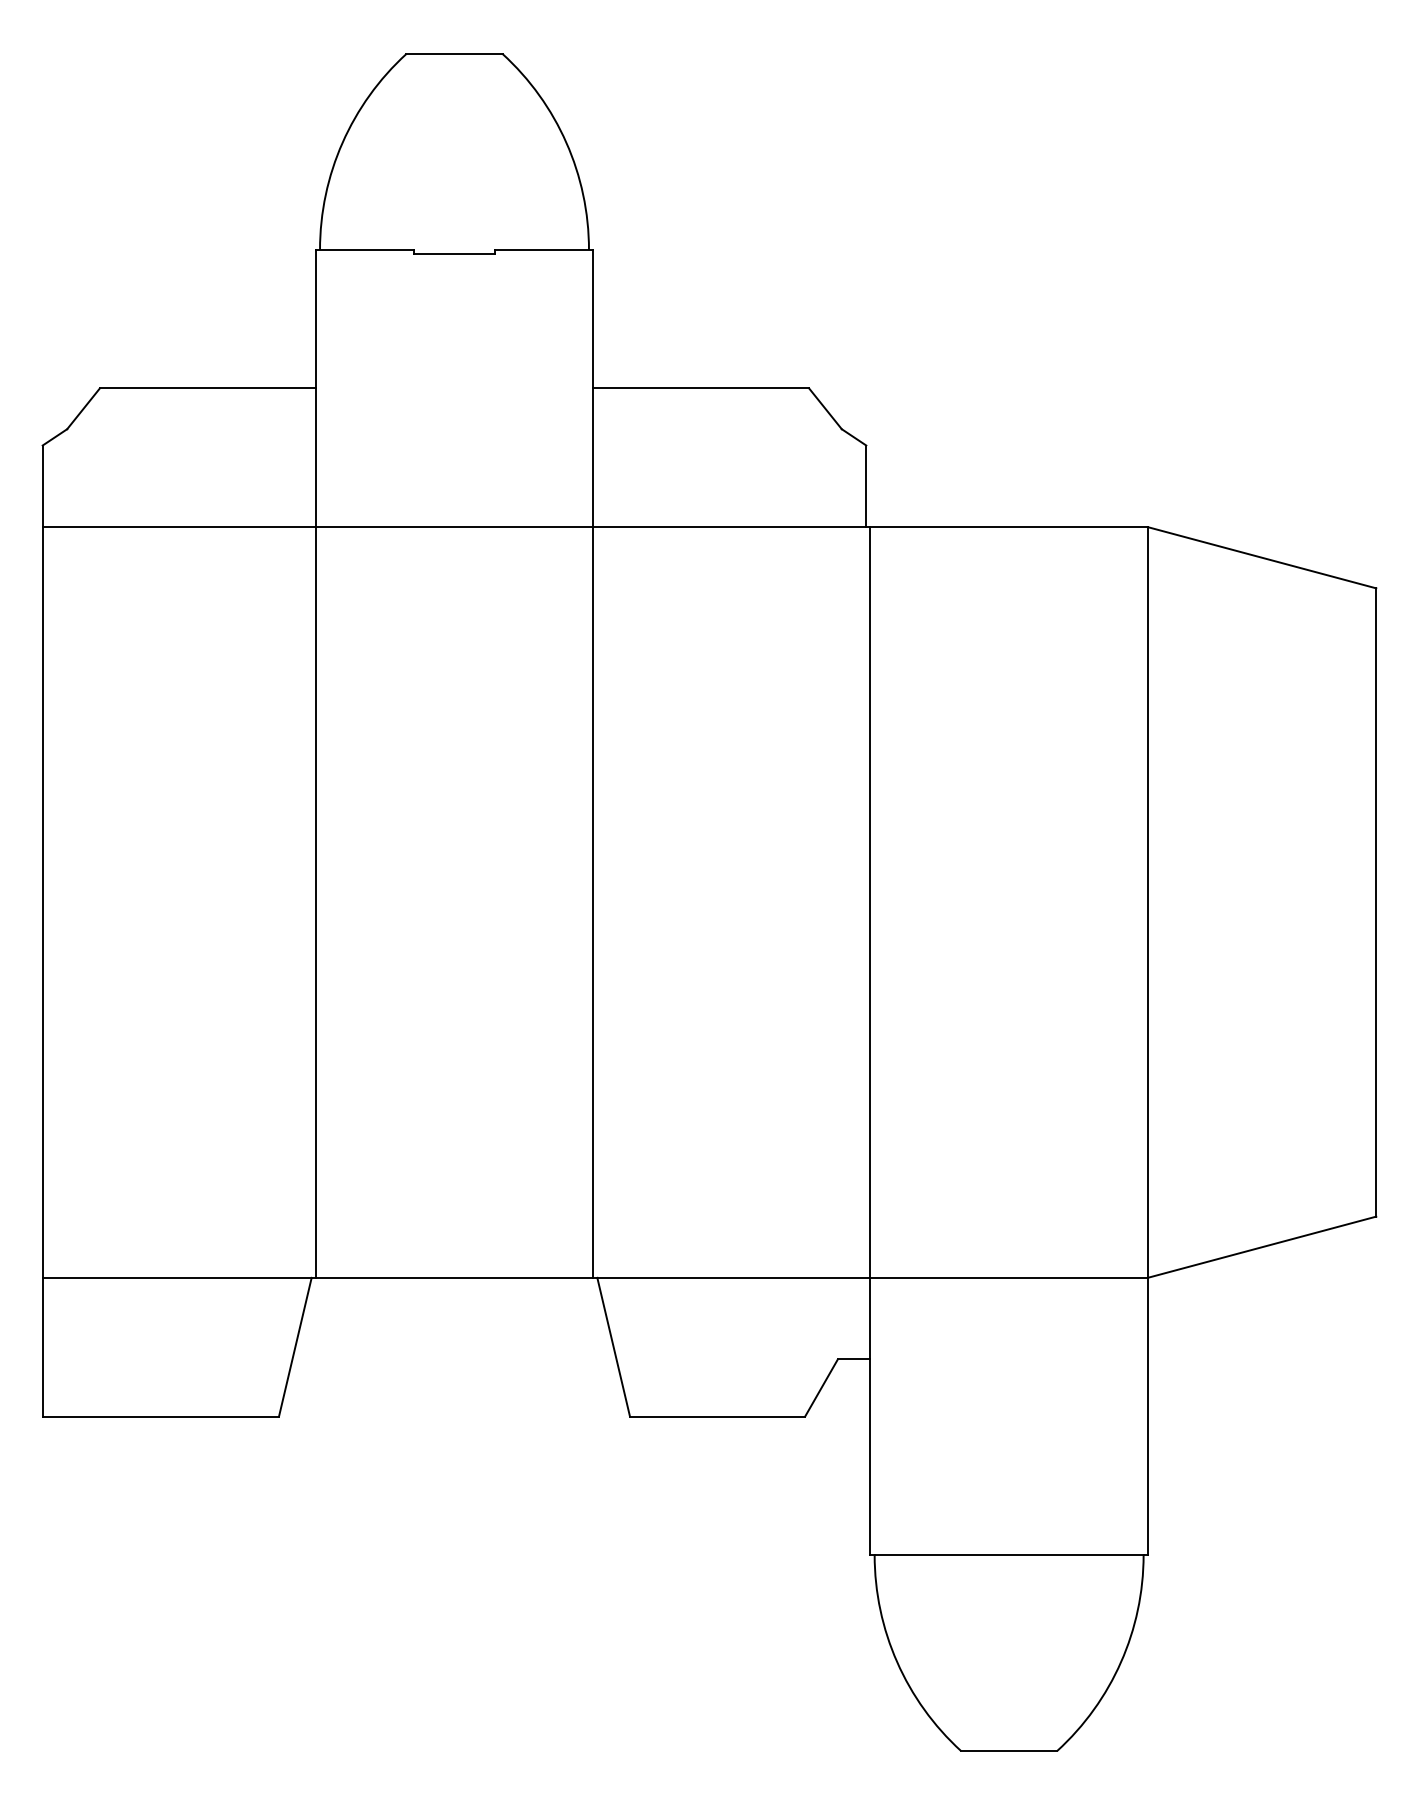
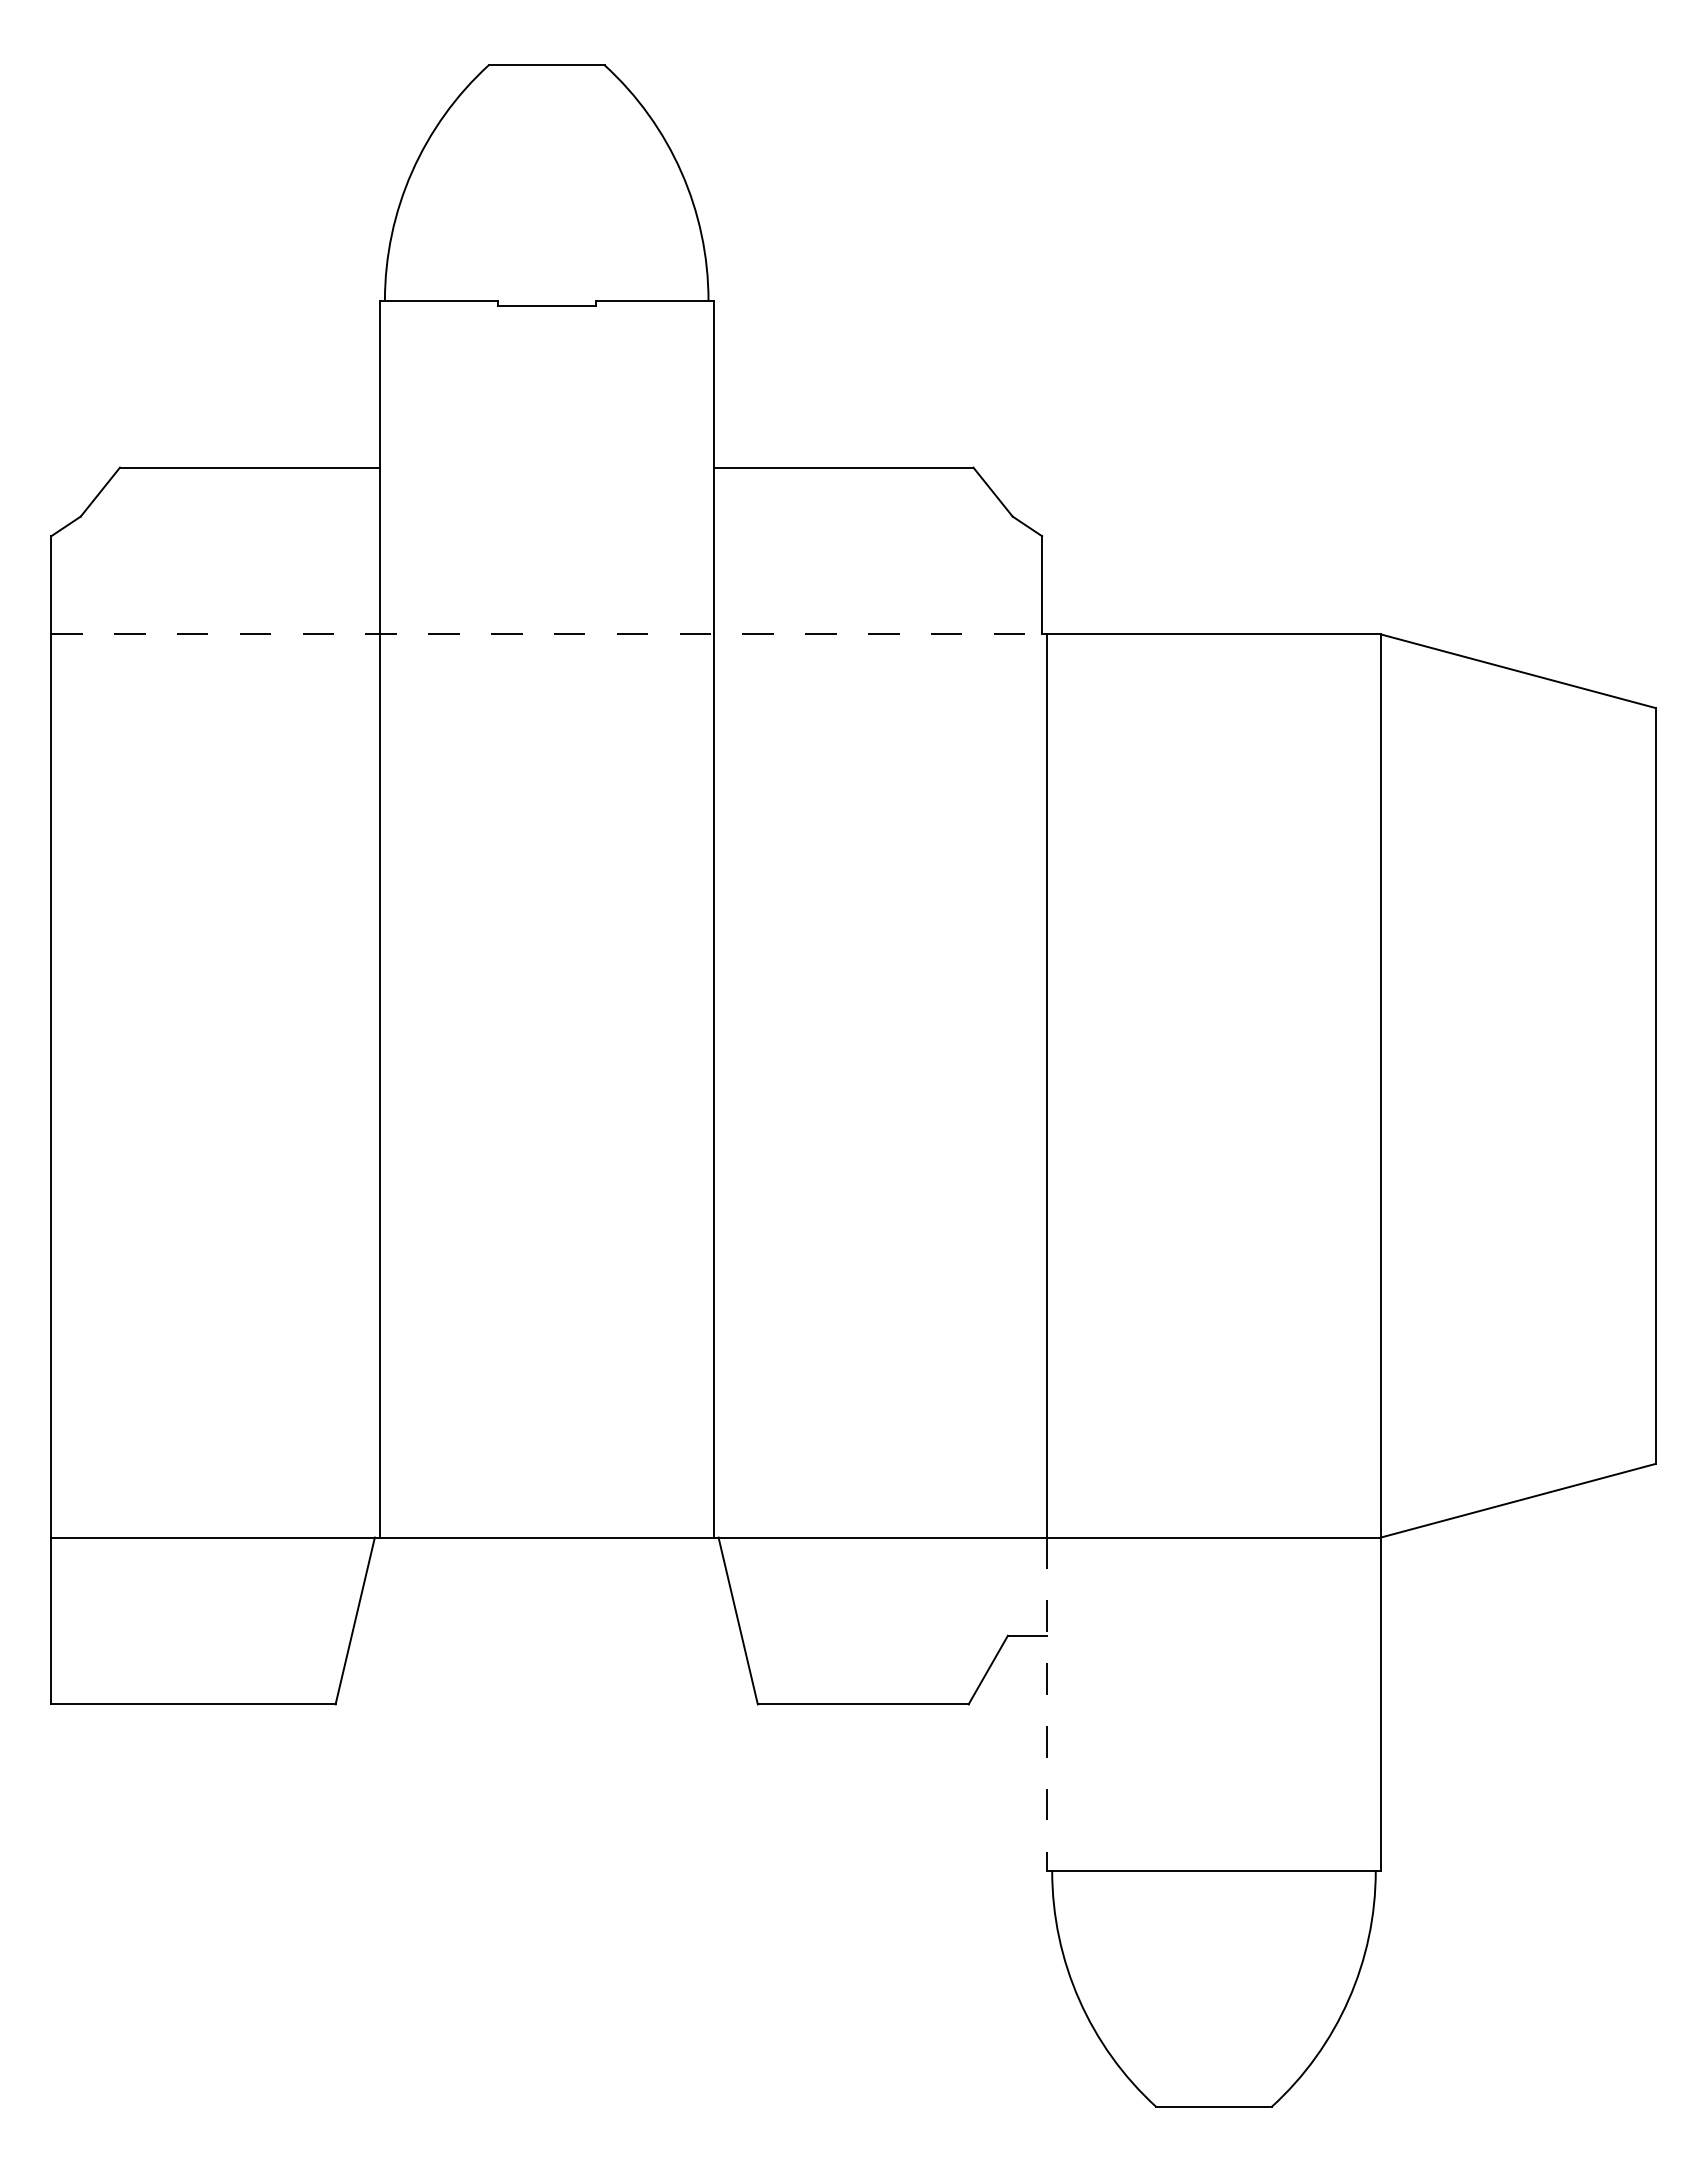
line: (455, 527) -> (547, 634), solid -> dashed
line: (870, 1416) -> (1047, 1704), solid -> dashed

